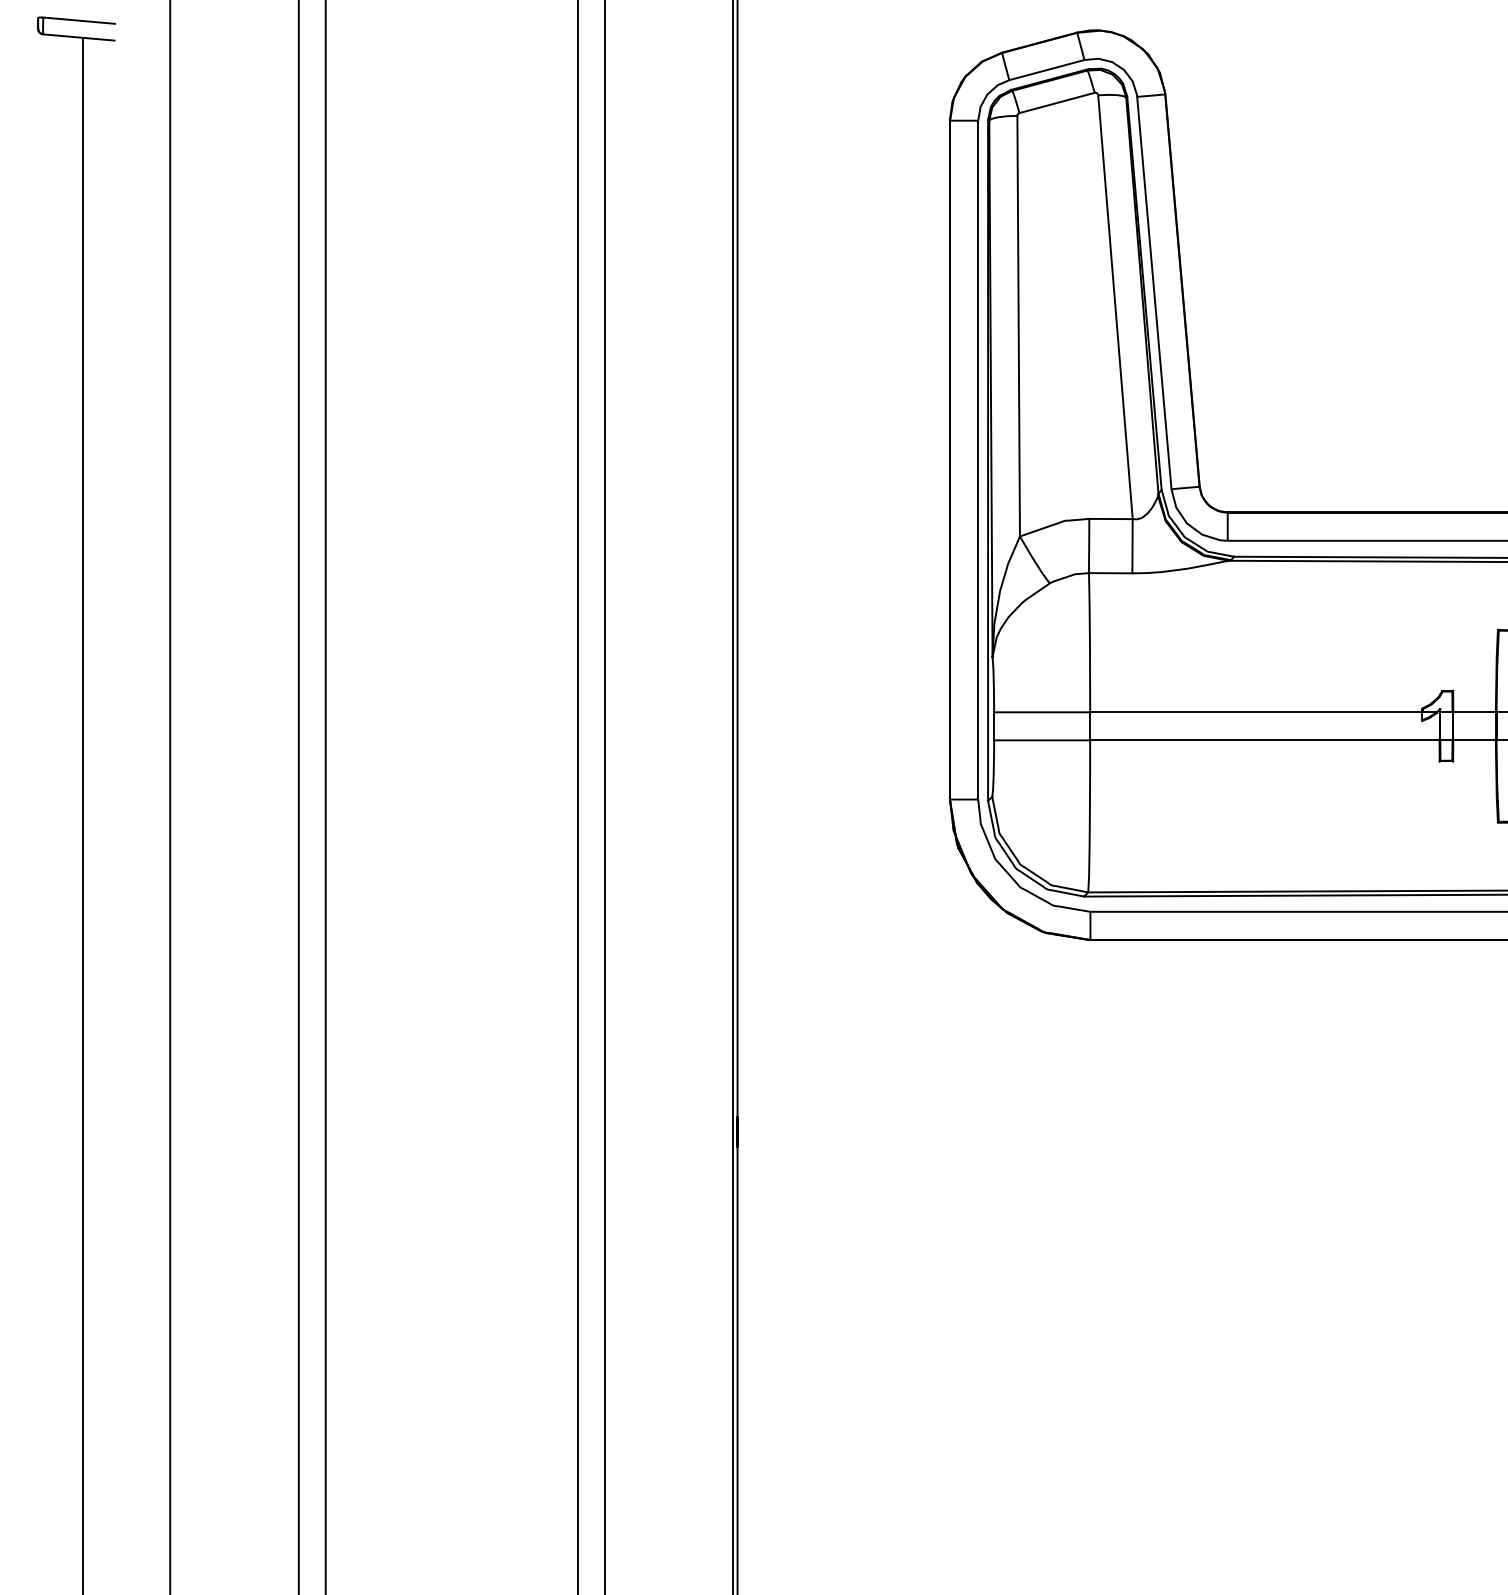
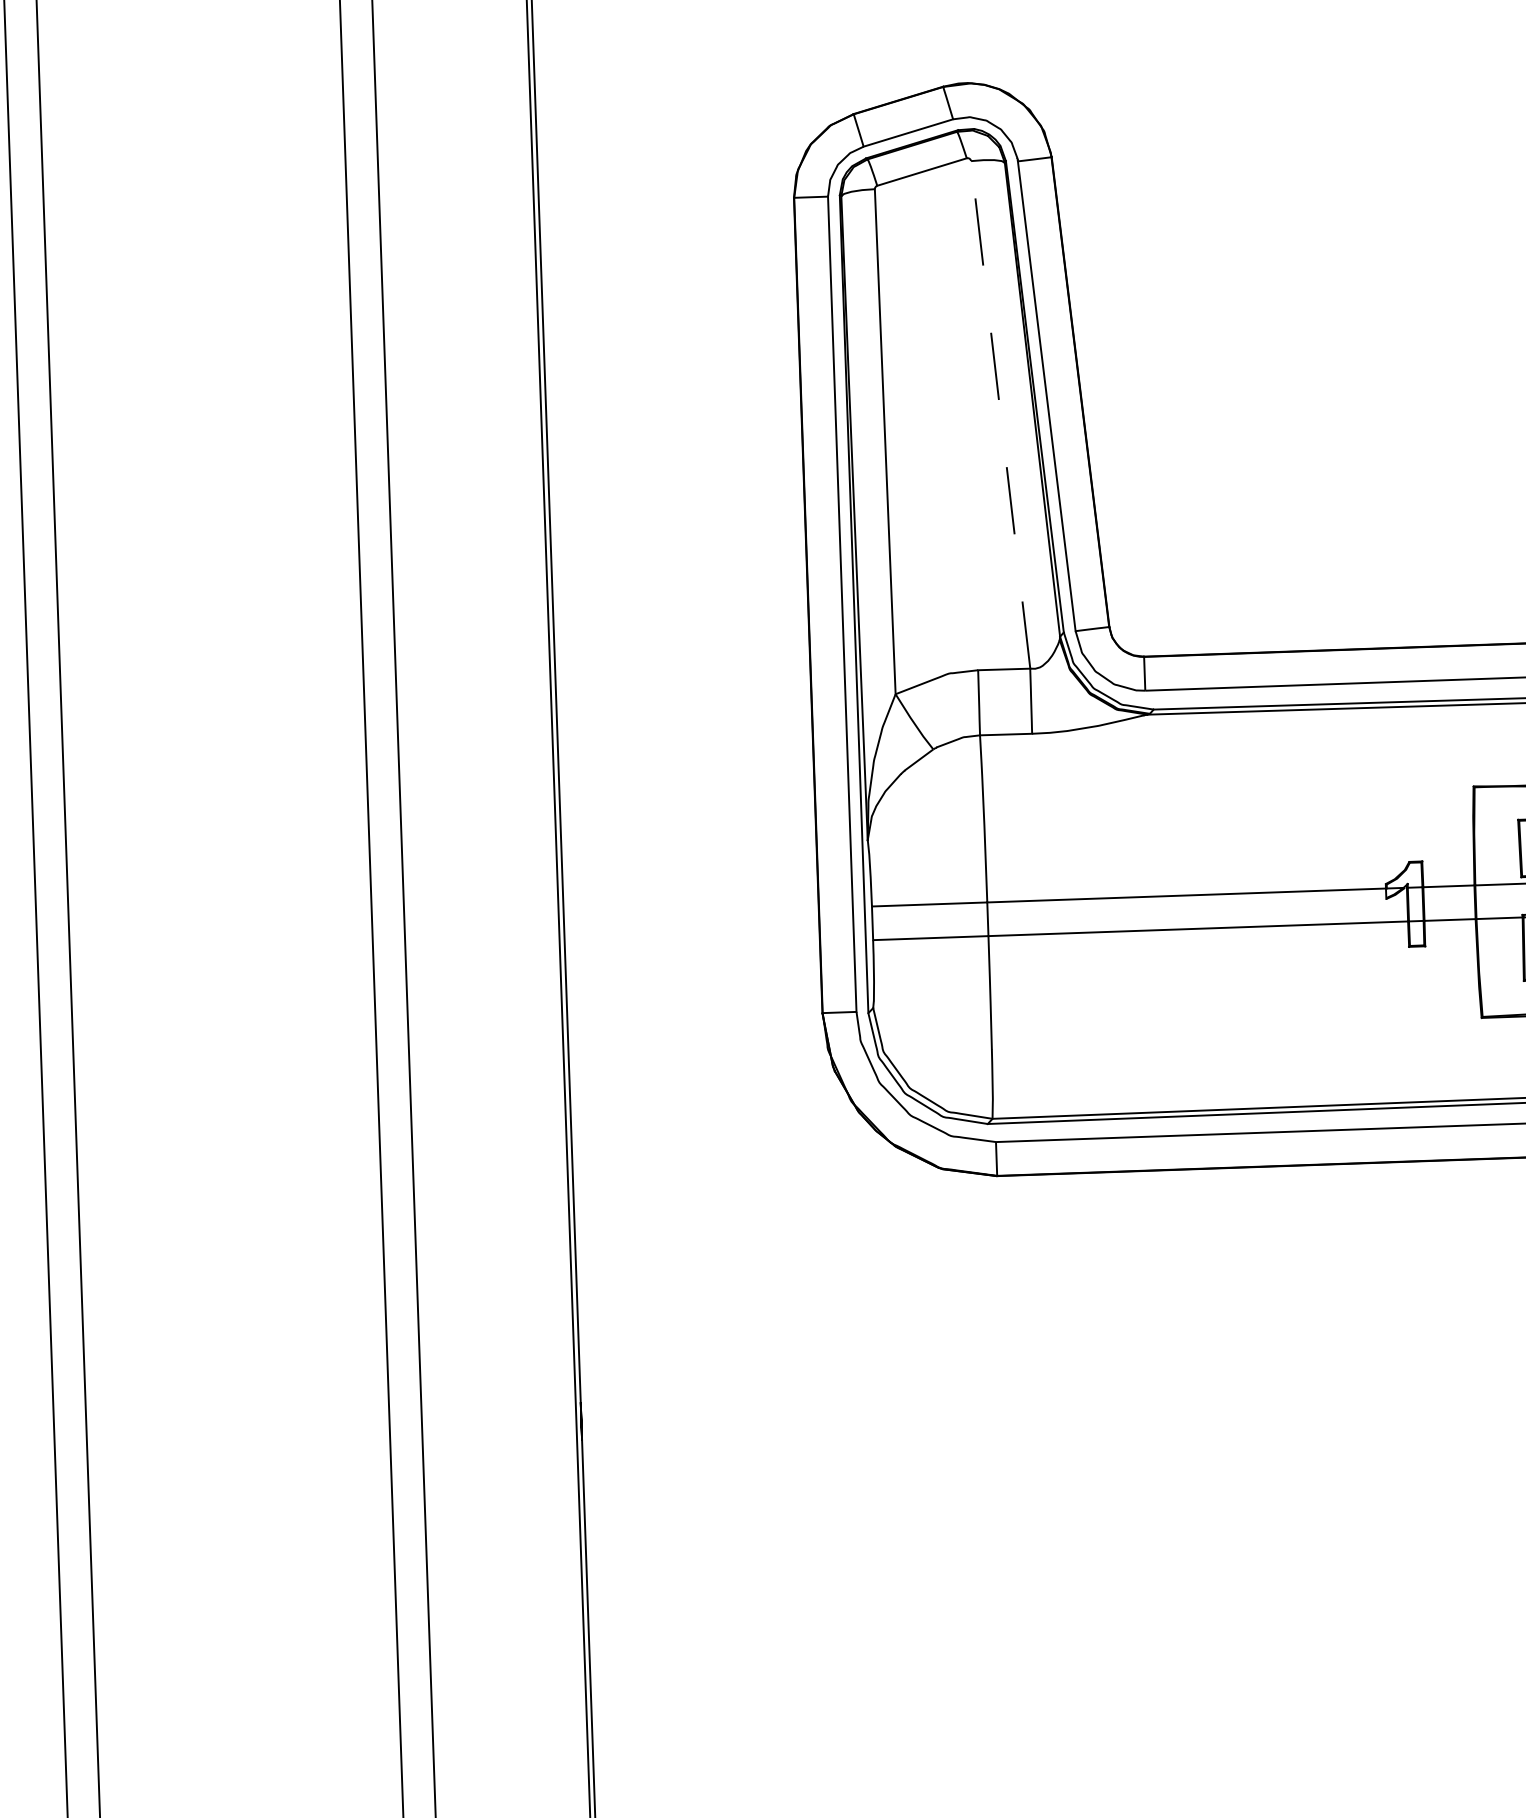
line: (1115, 307) -> (1000, 415), solid -> dashed

